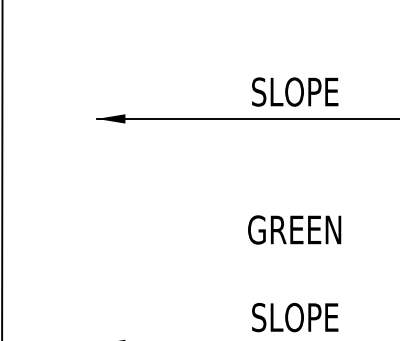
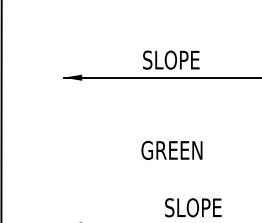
text: (295, 91) -> (171, 59), moved
text: (293, 228) -> (171, 149), moved

